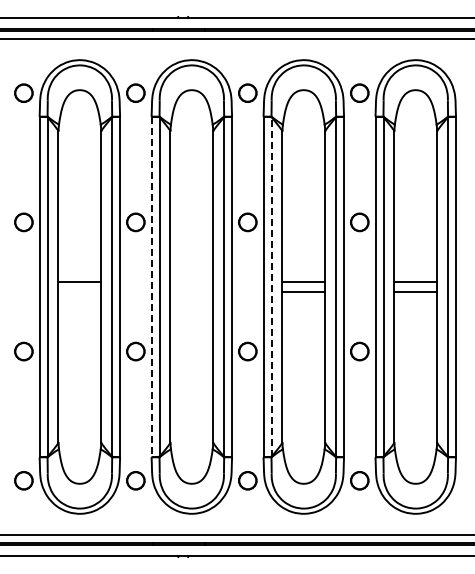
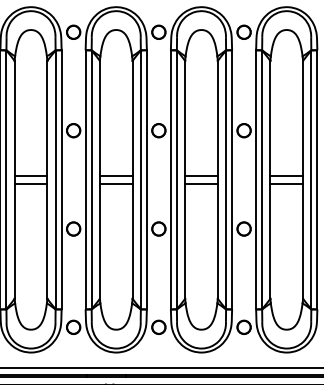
line: (191, 281) -> (116, 175), added
line: (271, 286) -> (176, 179), dashed -> solid
line: (151, 287) -> (85, 180), dashed -> solid
line: (79, 292) -> (30, 184), added
line: (191, 292) -> (116, 184), added

